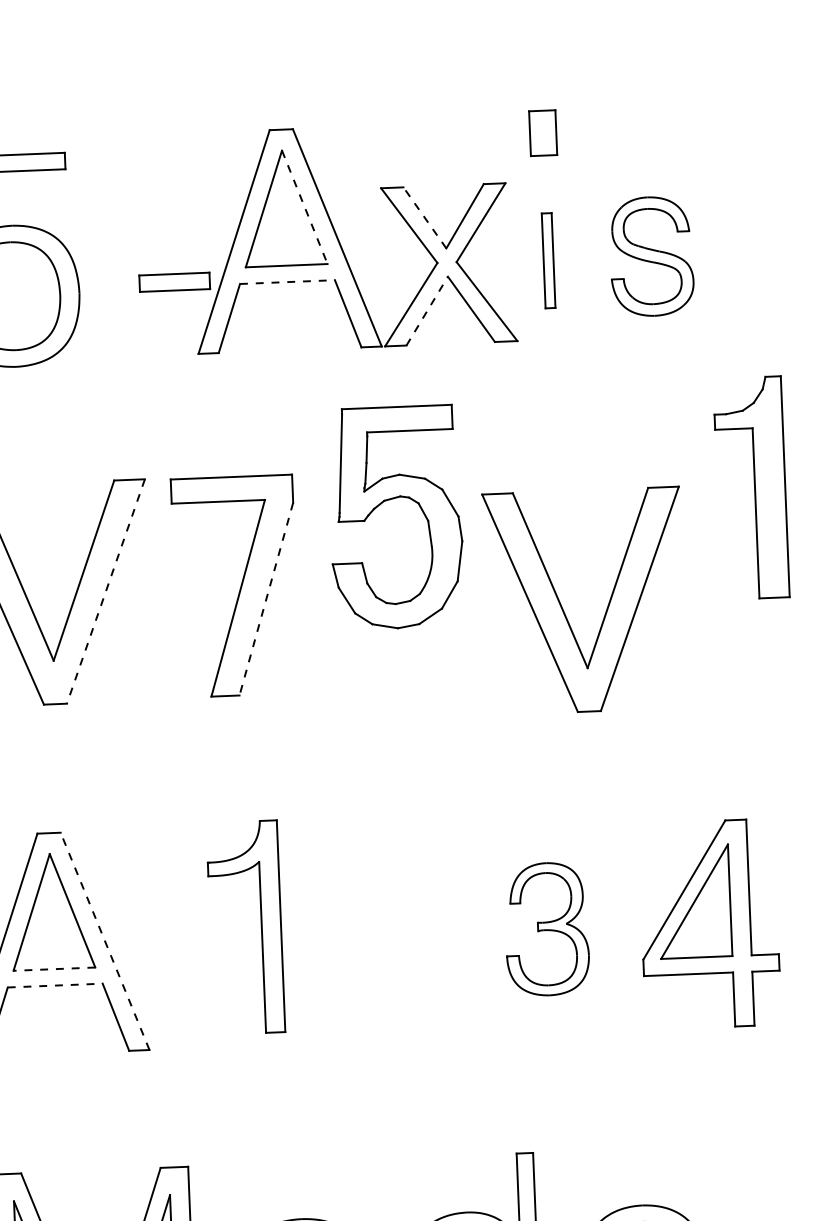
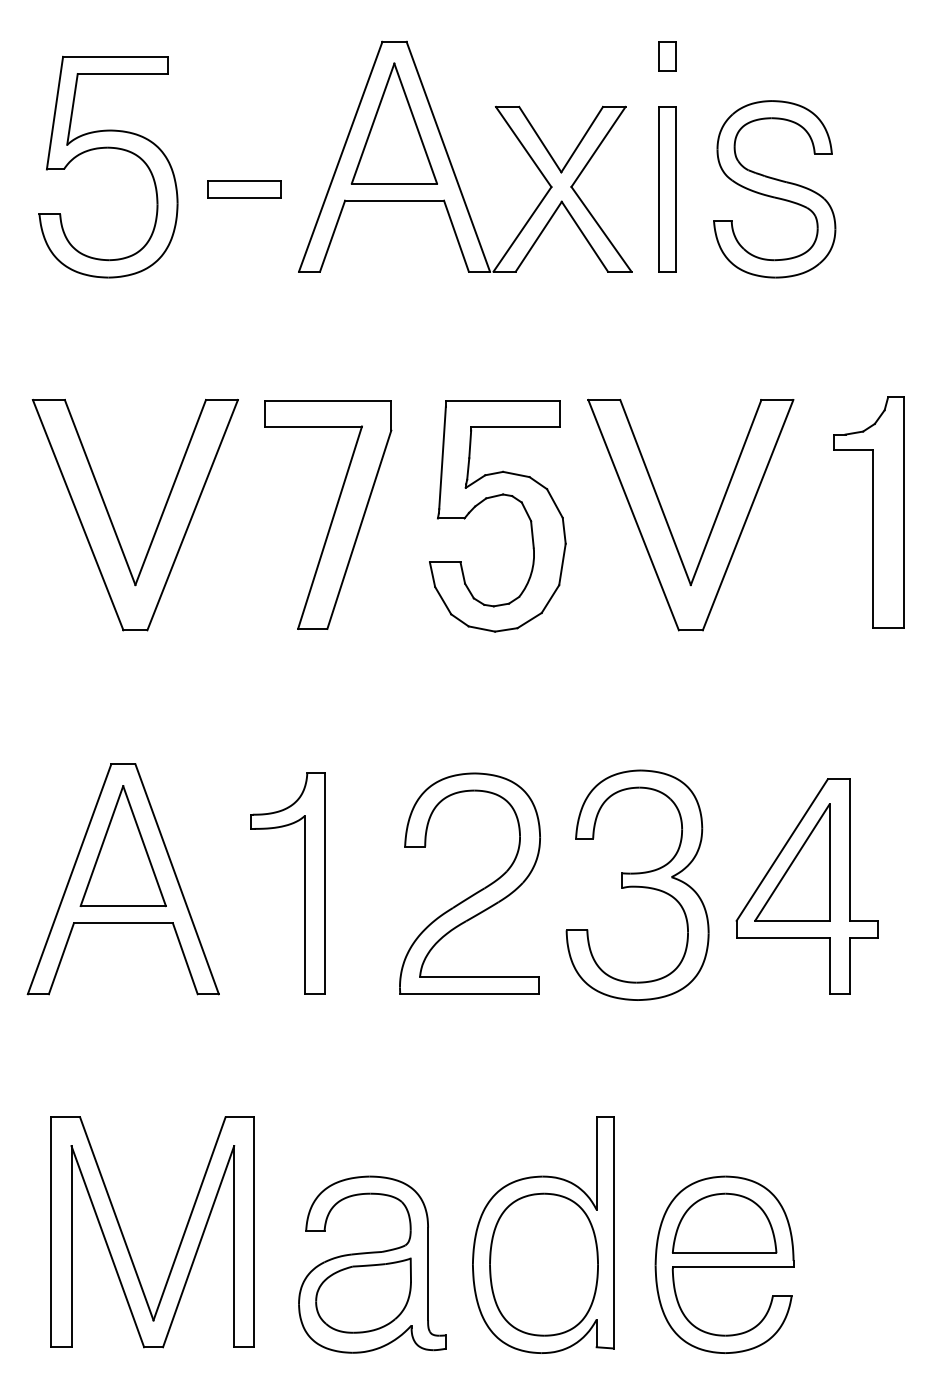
part: (543, 133) -> (667, 56), size x0.62
line: (304, 207) -> (415, 123), dashed -> solid
line: (425, 217) -> (540, 139), dashed -> solid
part: (651, 256) -> (774, 189), size x1.43
part: (548, 260) -> (667, 189), size x1.67
line: (288, 281) -> (395, 200), dashed -> solid
part: (175, 282) -> (244, 189), moved
line: (426, 310) -> (538, 236), dashed -> solid
part: (751, 488) -> (868, 512), moved
part: (389, 500) -> (491, 498), moved
line: (105, 591) -> (192, 515), dashed -> solid
line: (266, 599) -> (359, 530), dashed -> solid
part: (564, 611) -> (669, 525), moved
part: (261, 926) -> (304, 883), moved
part: (546, 928) -> (637, 884), size x1.67
line: (105, 940) -> (177, 878), dashed -> solid
part: (389, 943) -> (473, 893), added
line: (54, 969) -> (123, 906), dashed -> solid
line: (55, 985) -> (123, 923), dashed -> solid

